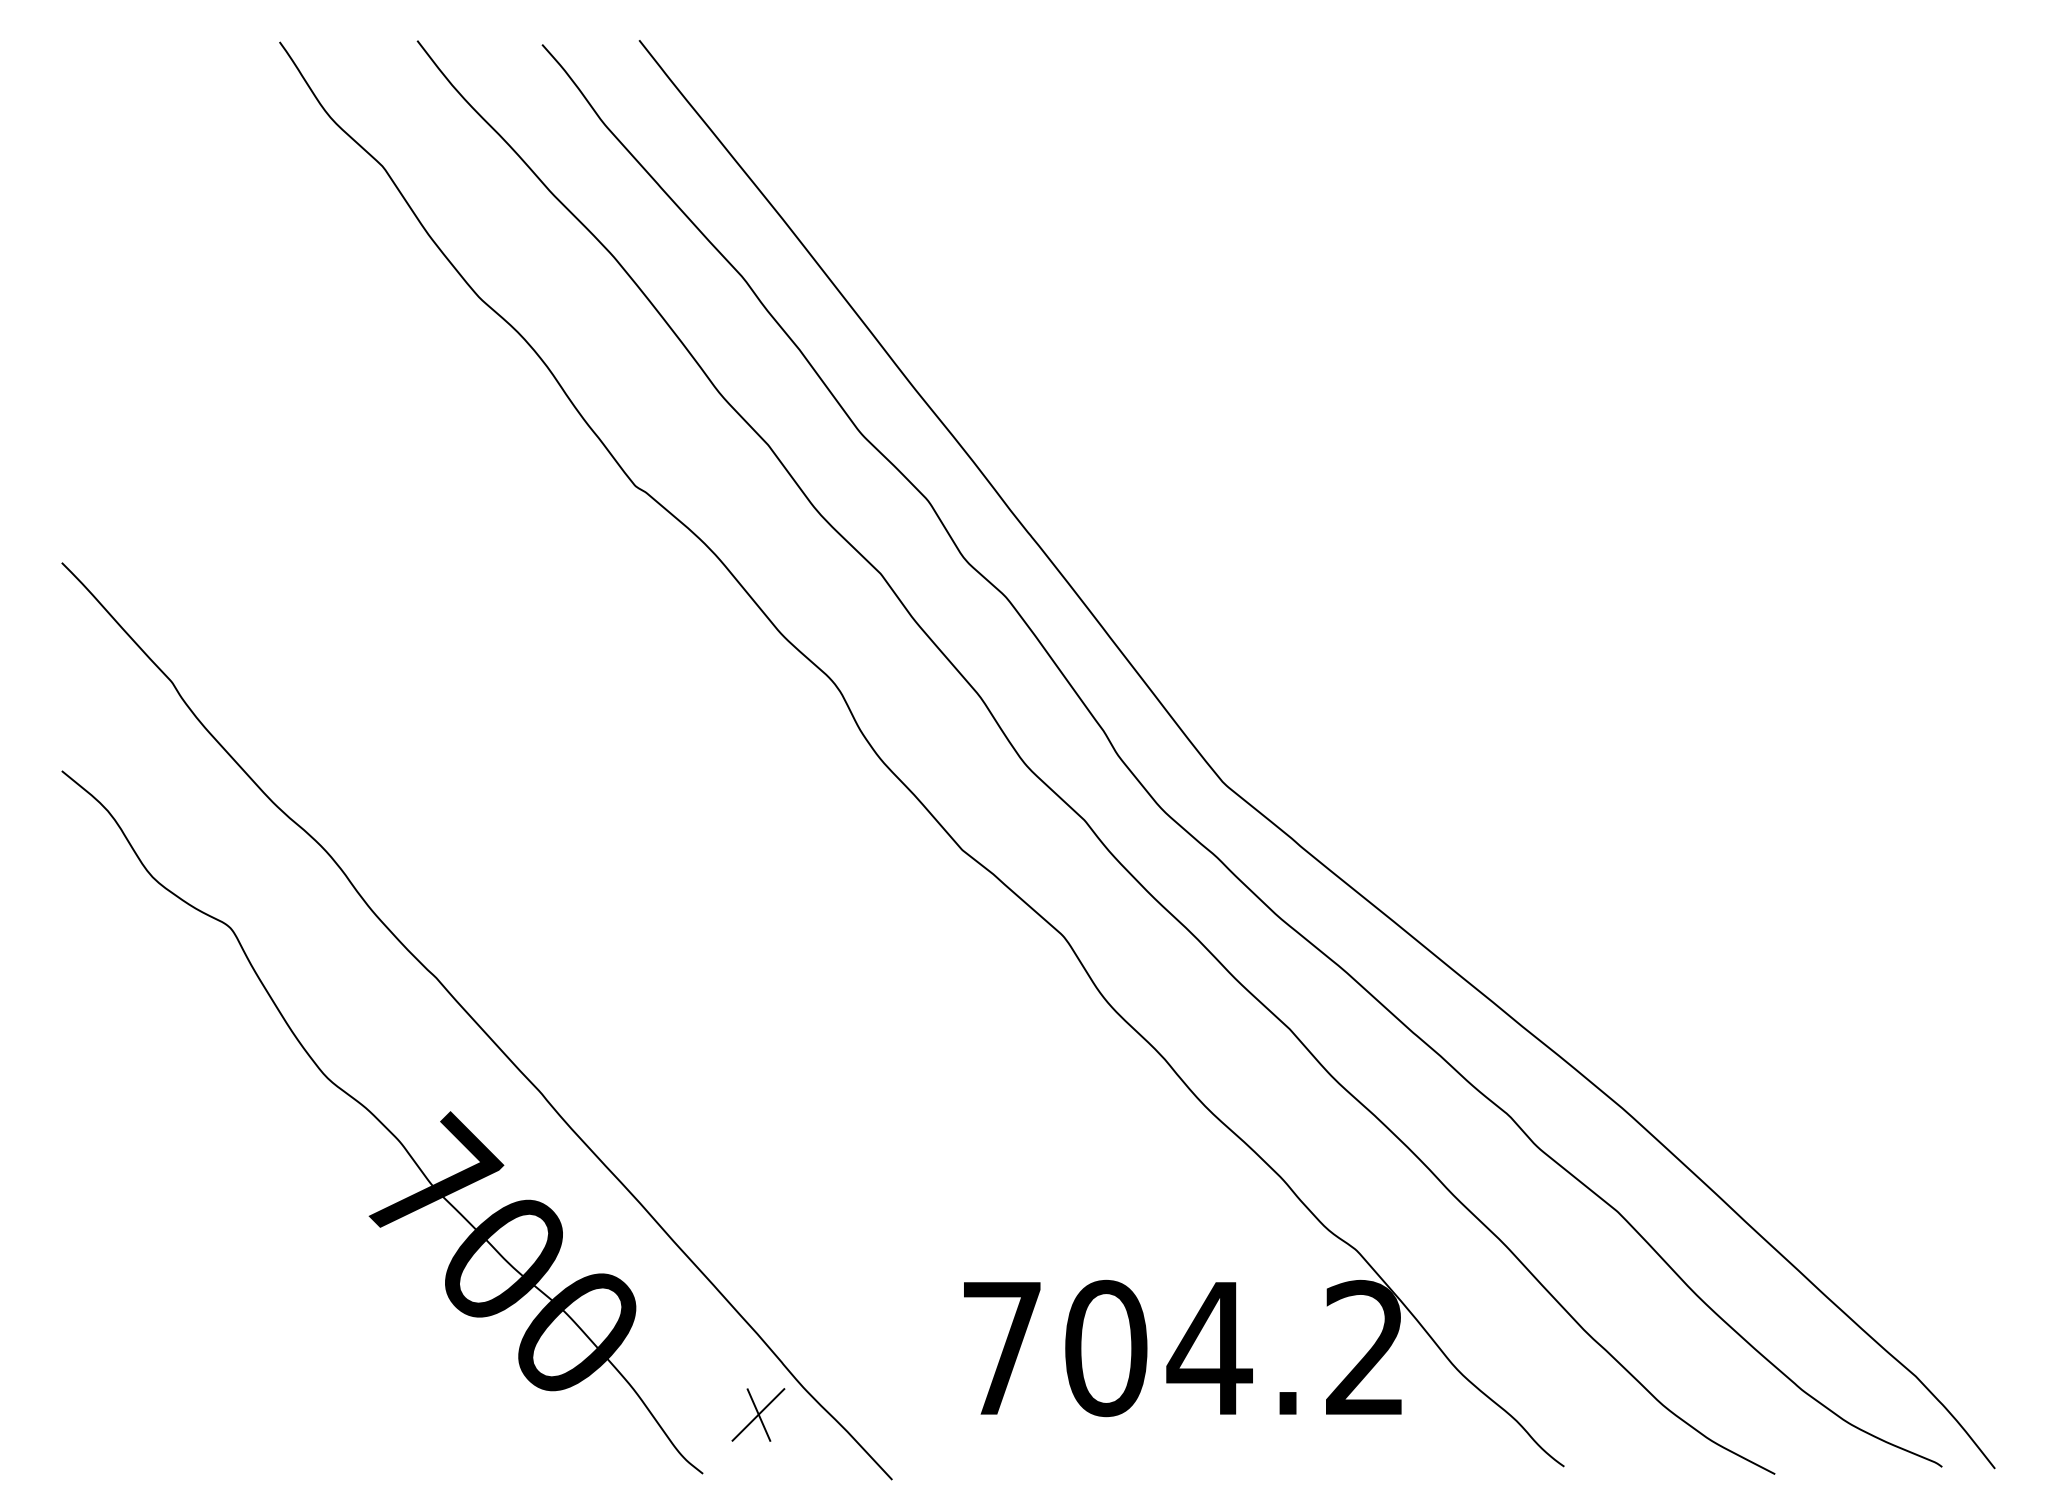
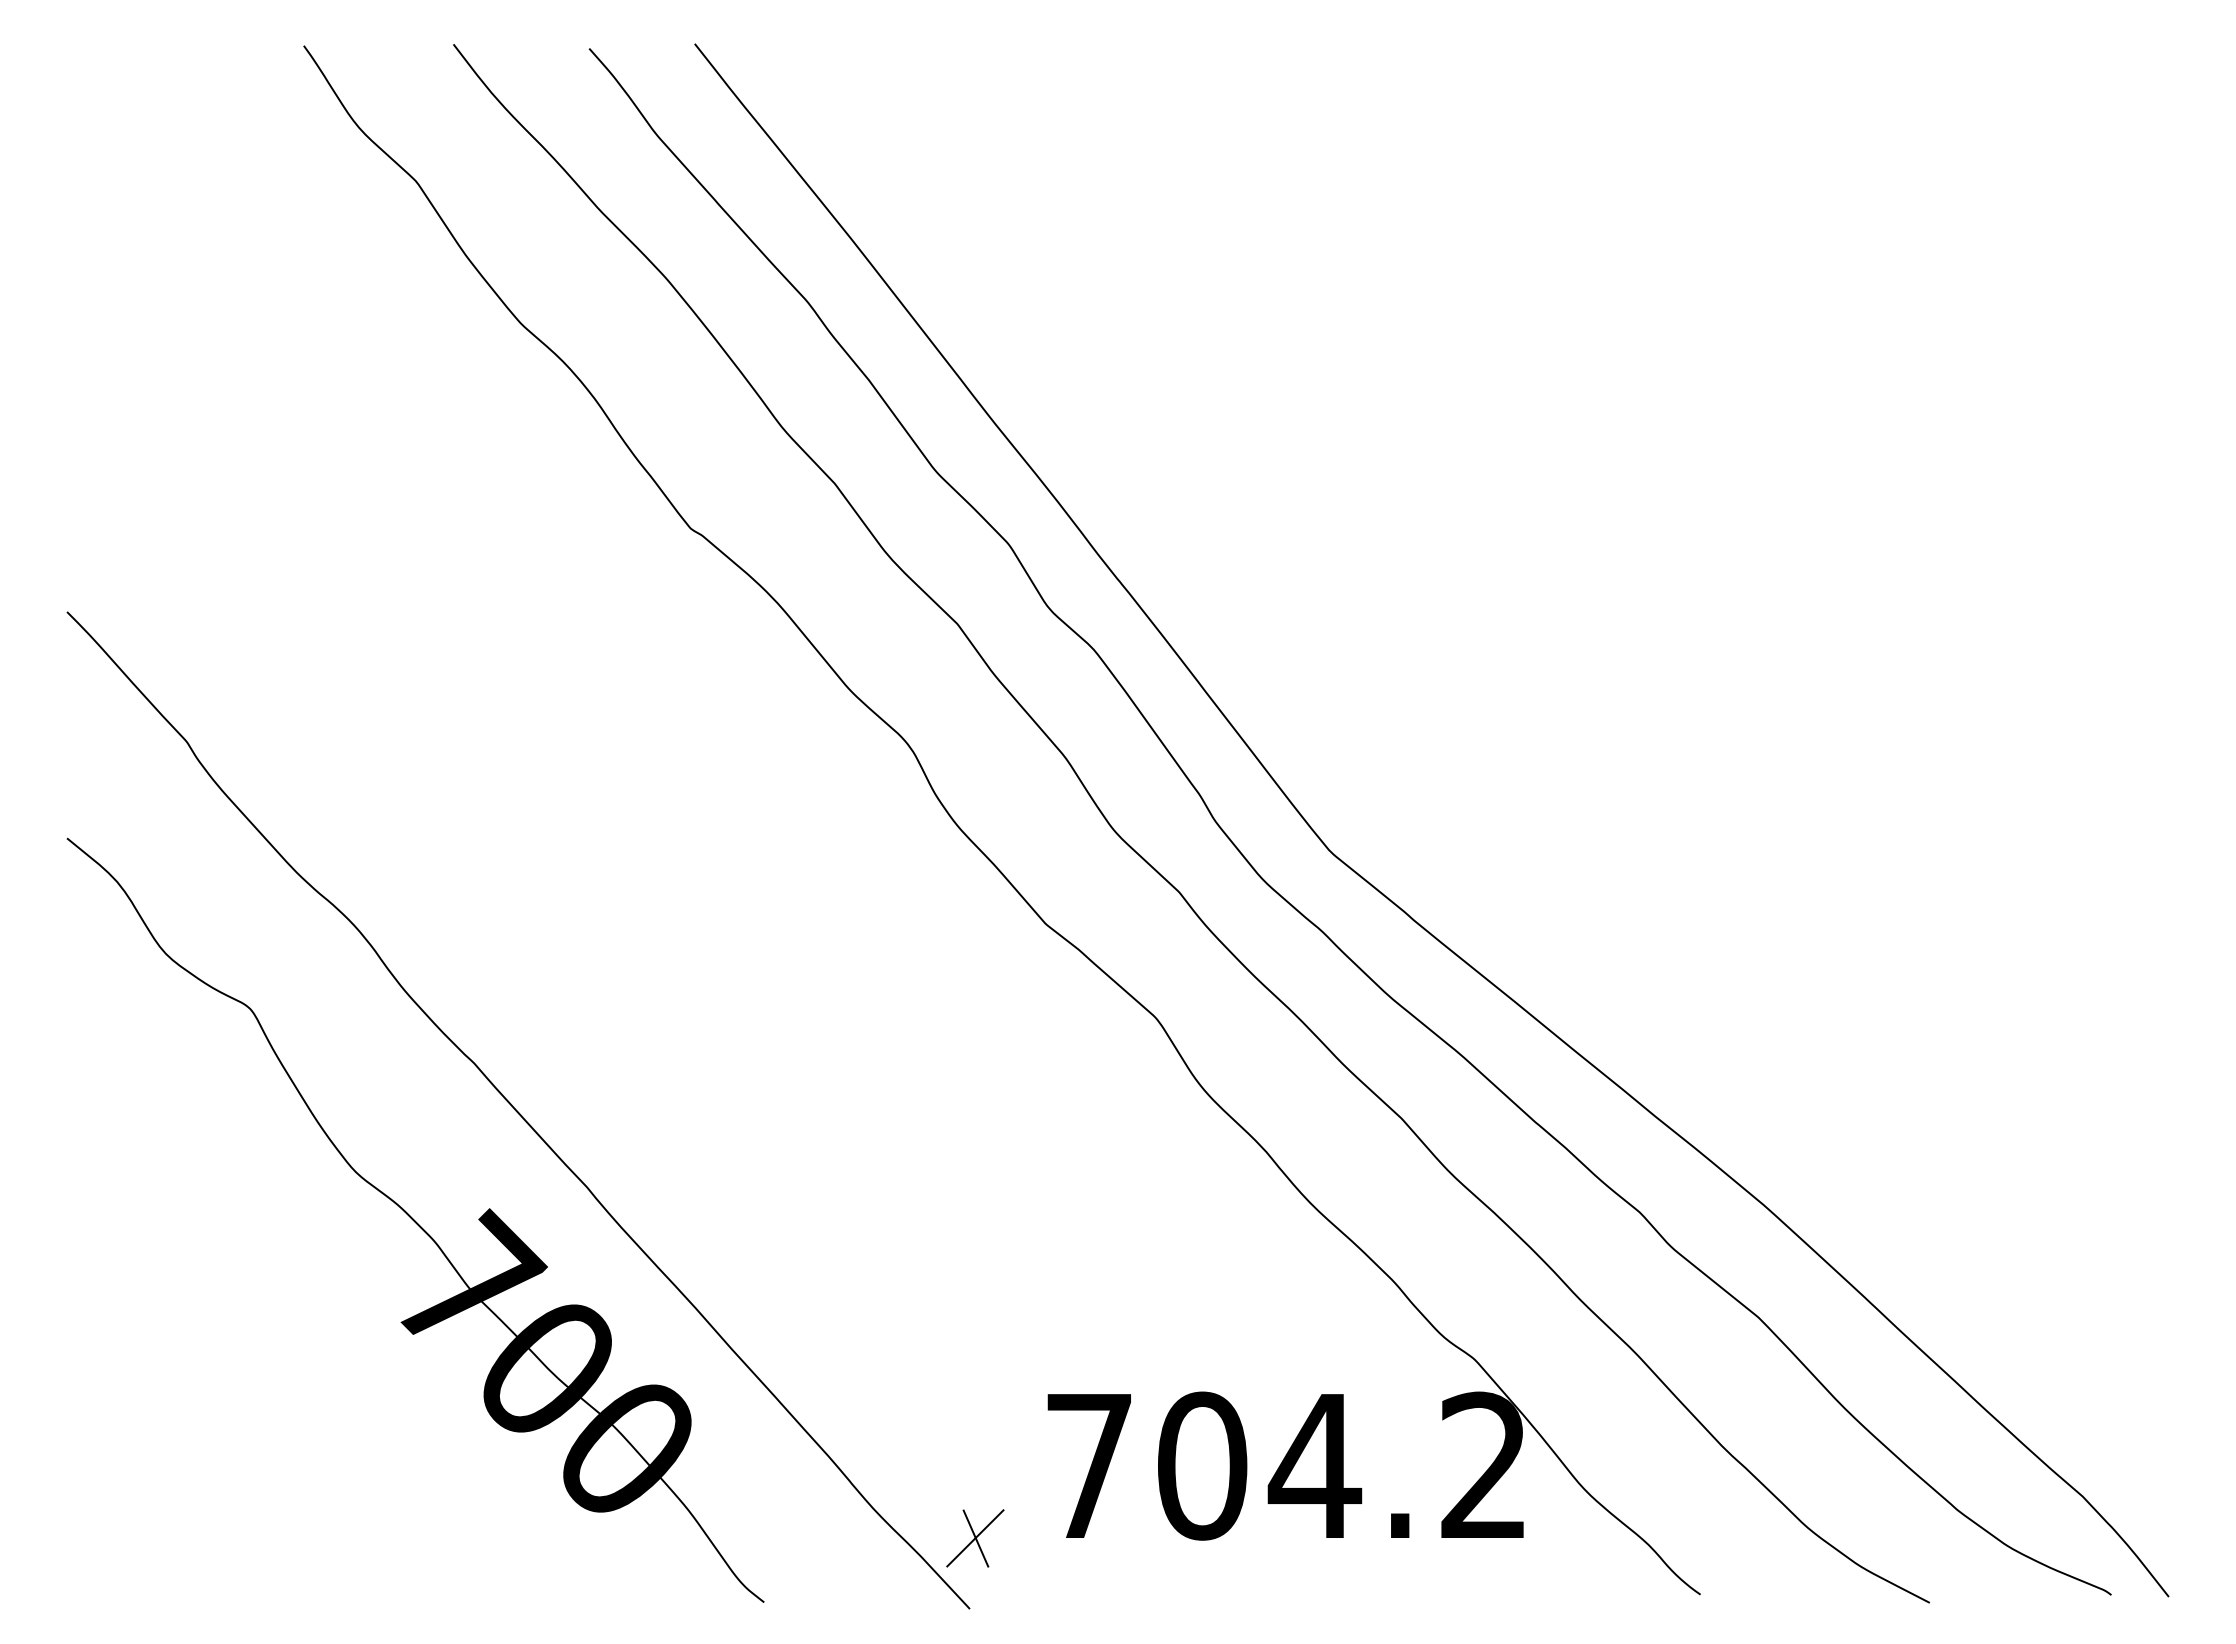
part: (758, 1415) -> (975, 1538), moved

